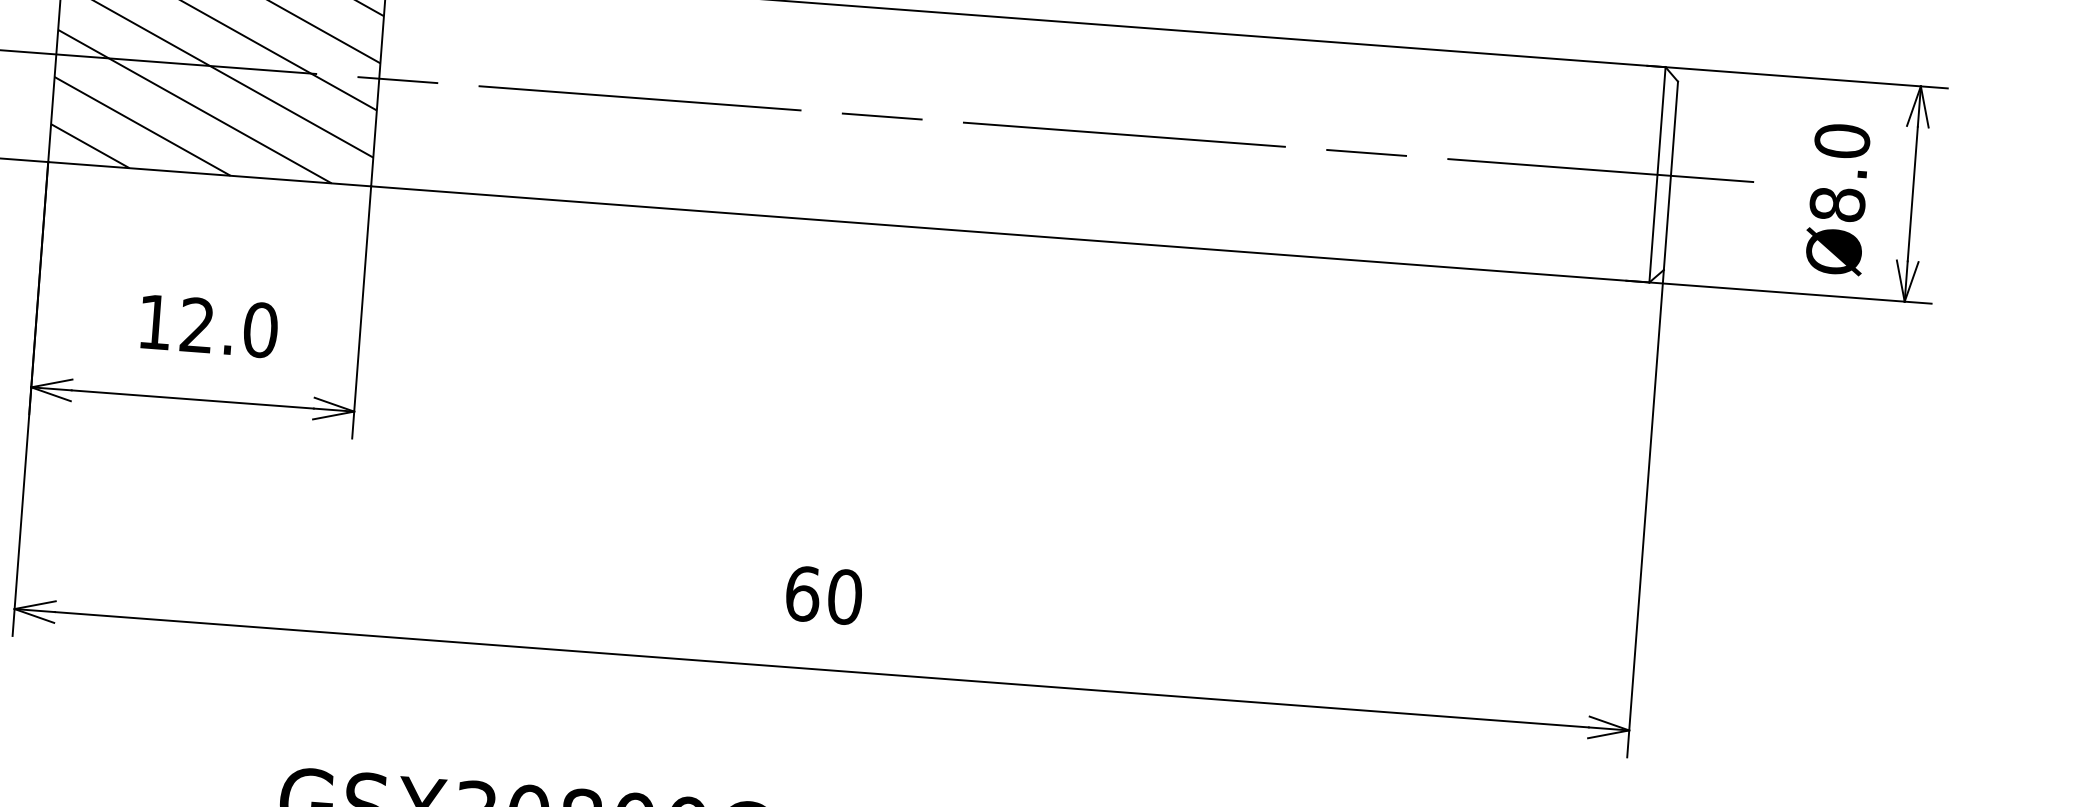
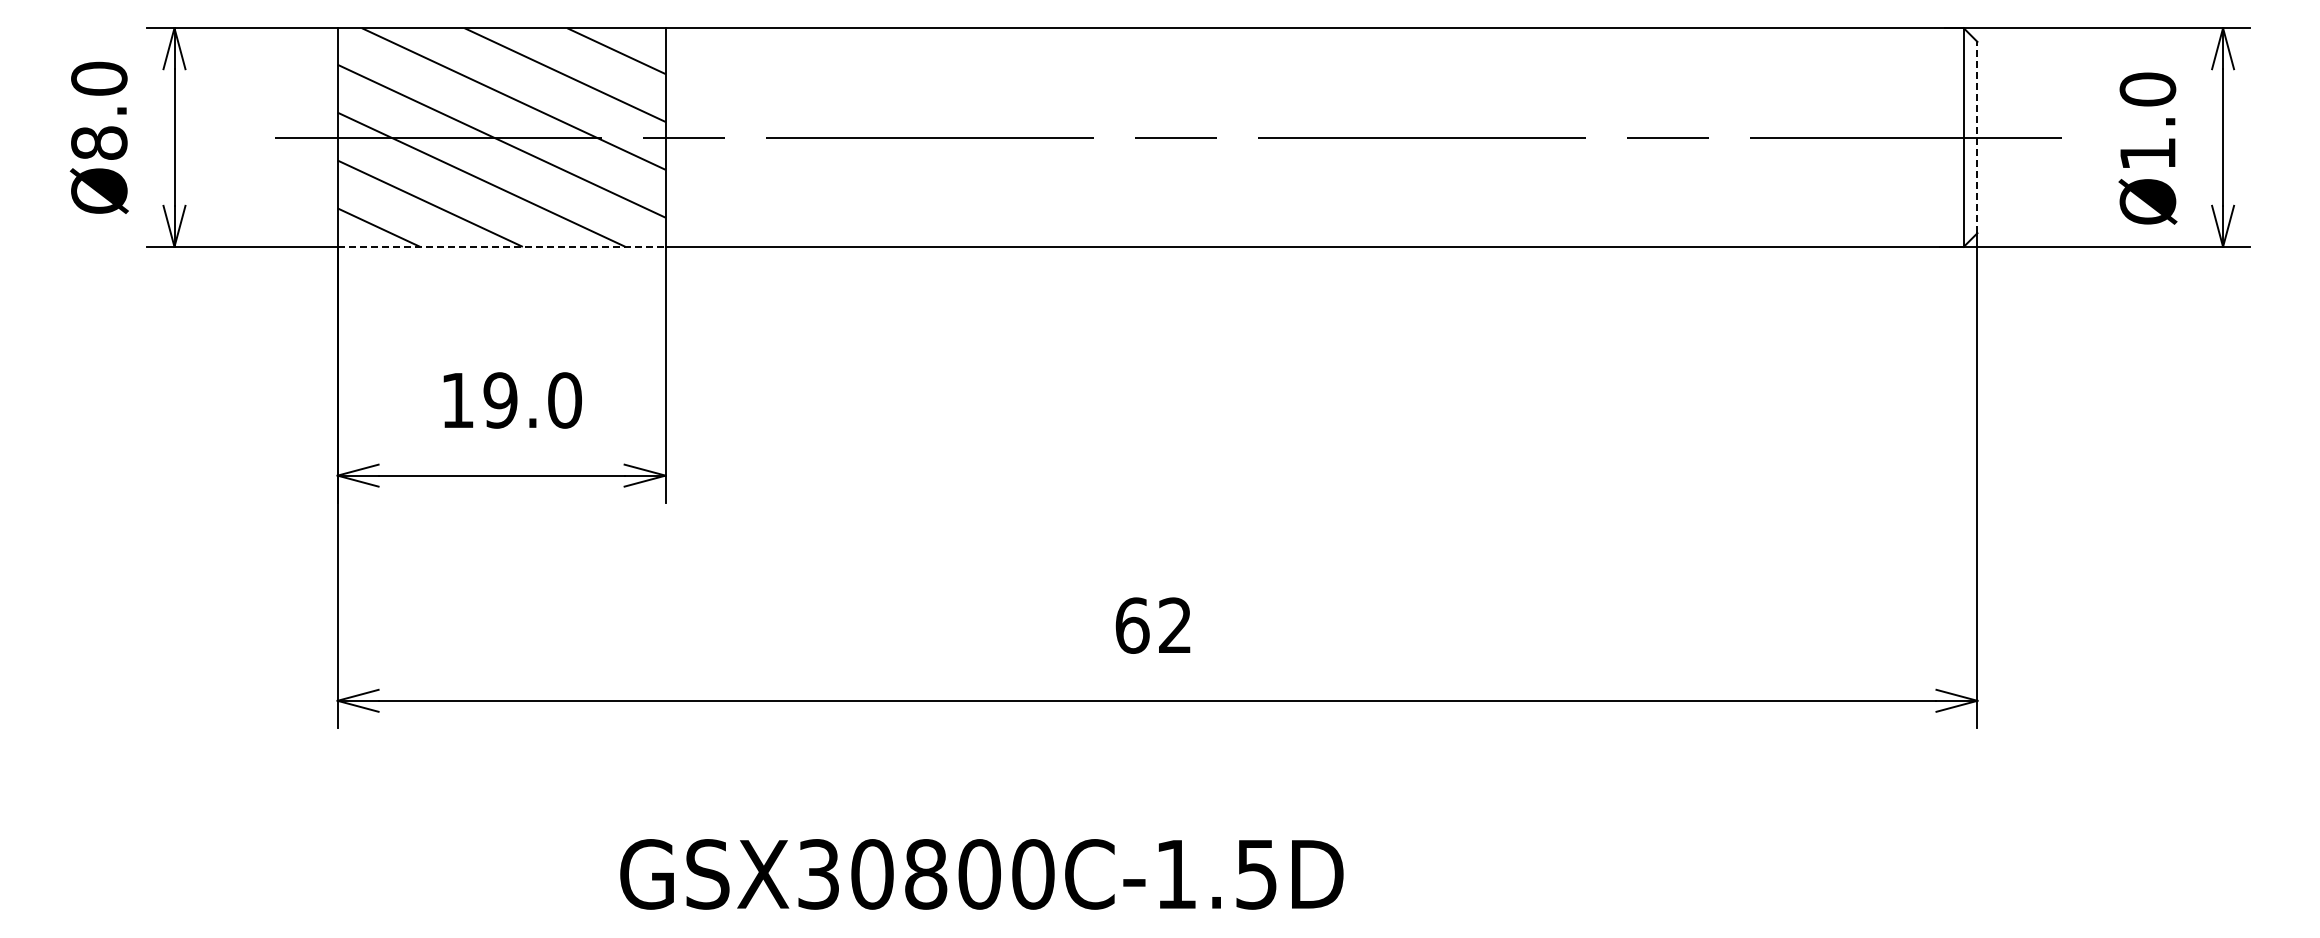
line: (209, 173) -> (501, 246), solid -> dashed
line: (1670, 175) -> (1977, 137), solid -> dashed
text: (1837, 204) -> (2147, 153), Ø8.0 -> Ø1.0
text: (197, 325) -> (500, 400), 12.0 -> 19.0
text: (845, 596) -> (1175, 625), 60 -> 62

